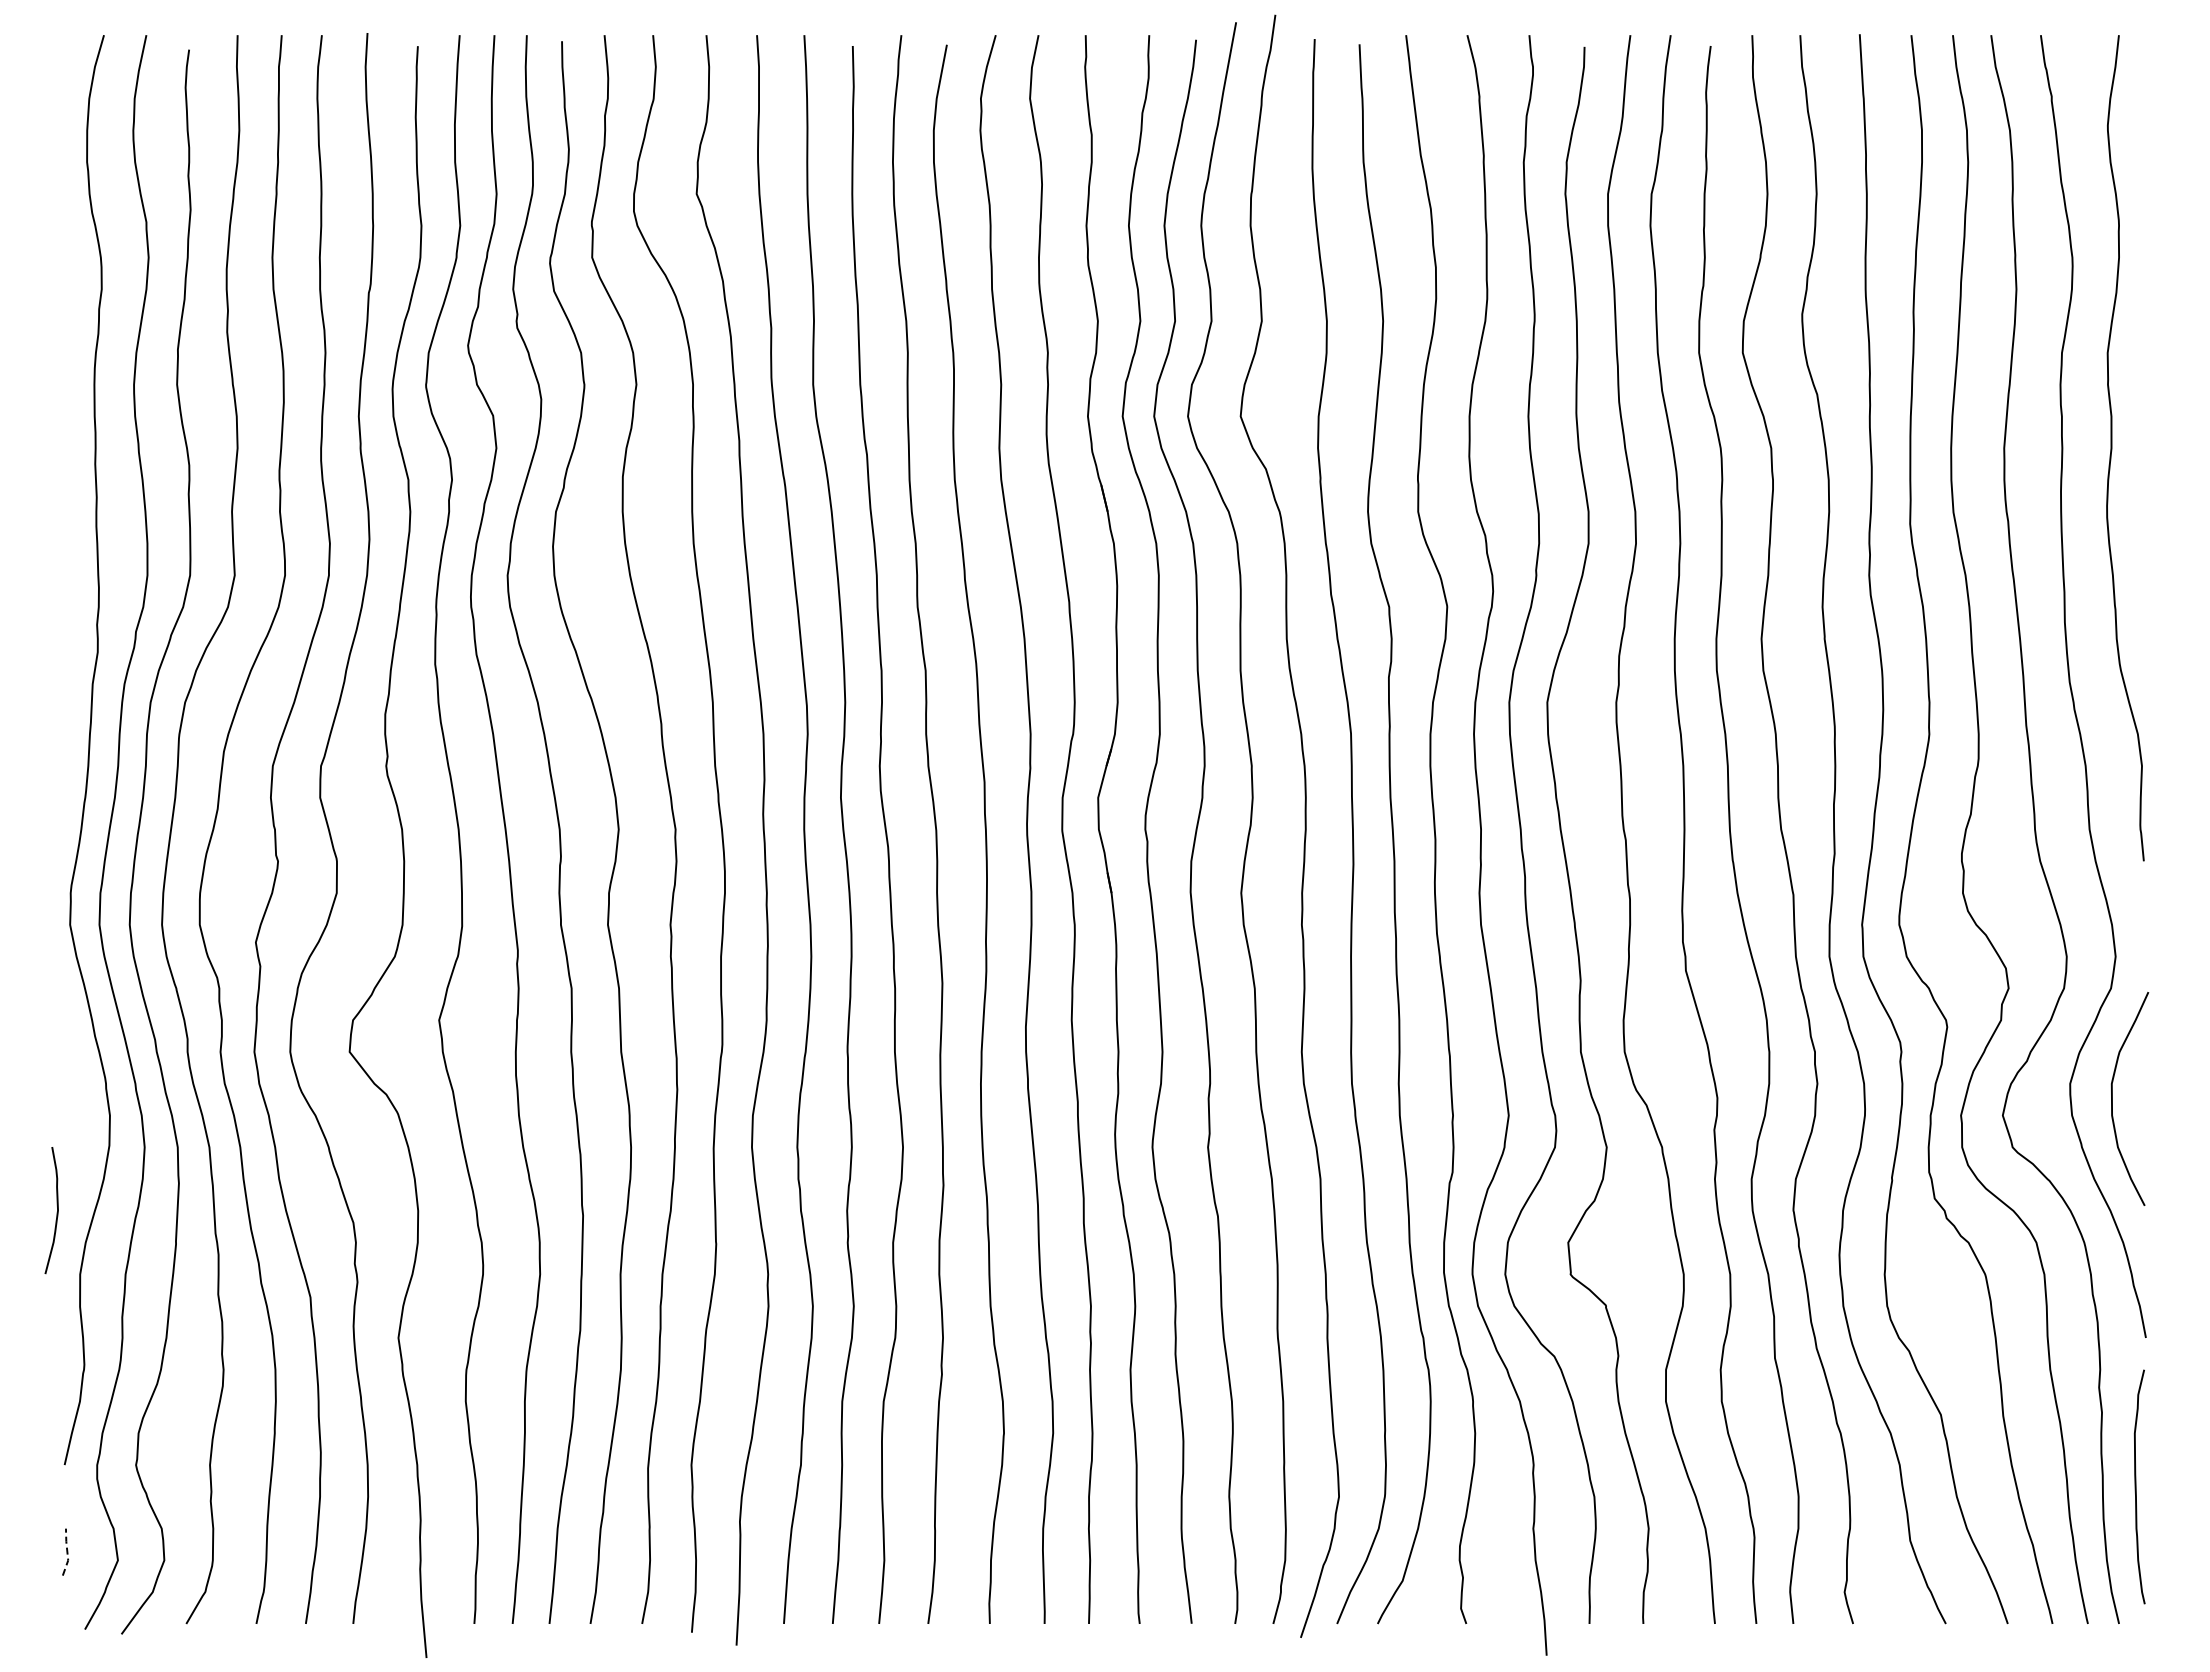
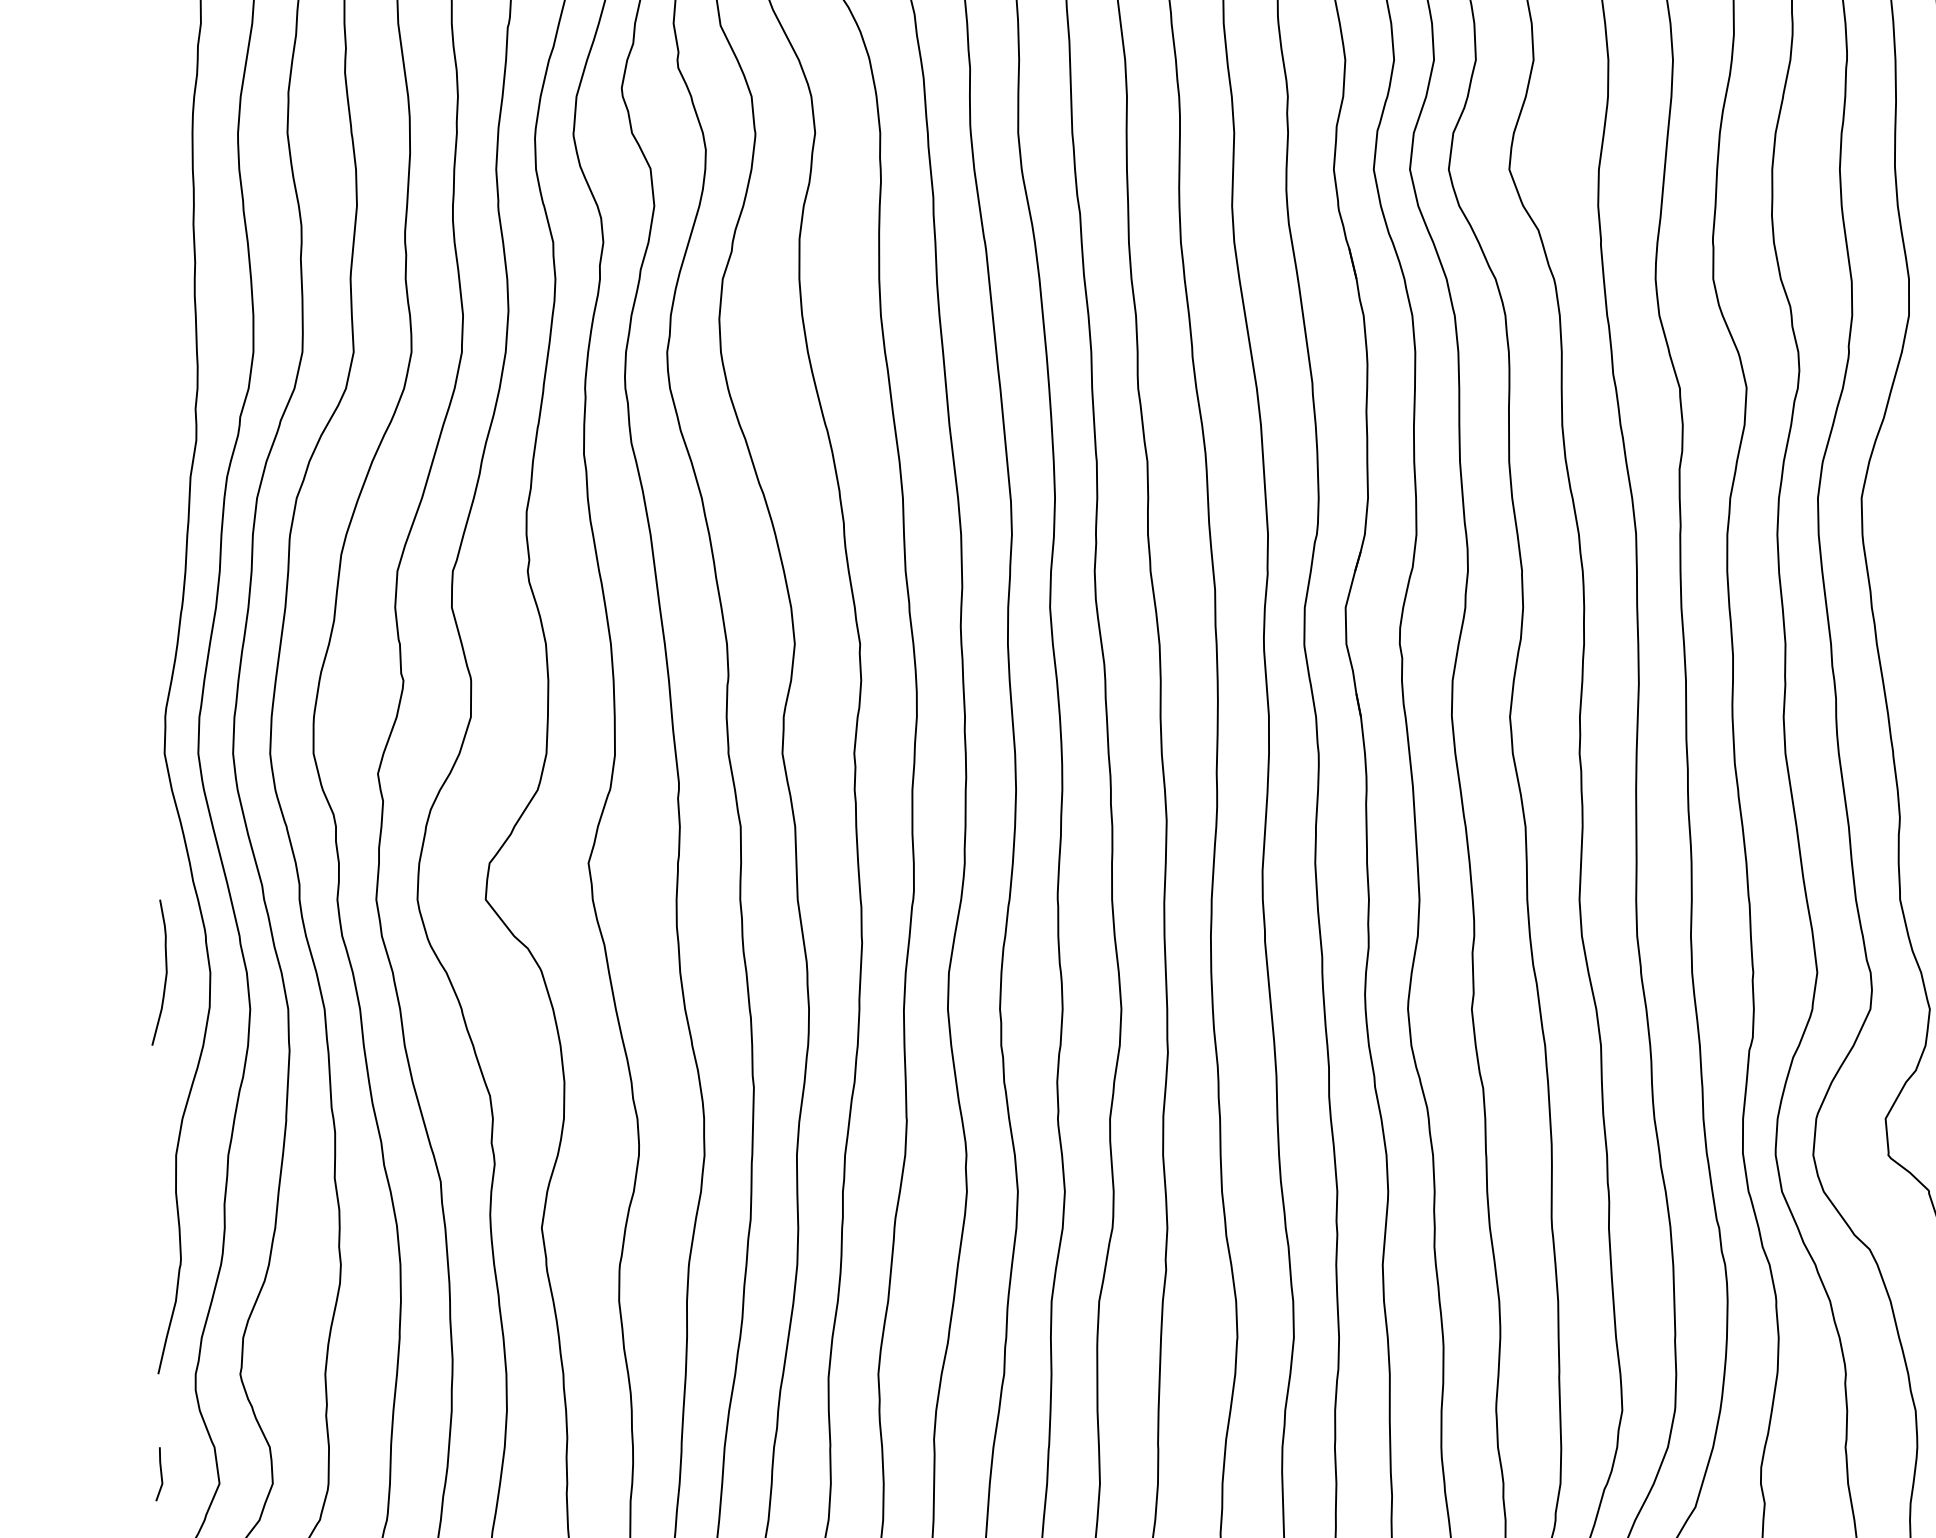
curve: (56, 1212) -> (165, 974), moved
line: (67, 1552) -> (161, 1474), dashed -> solid

